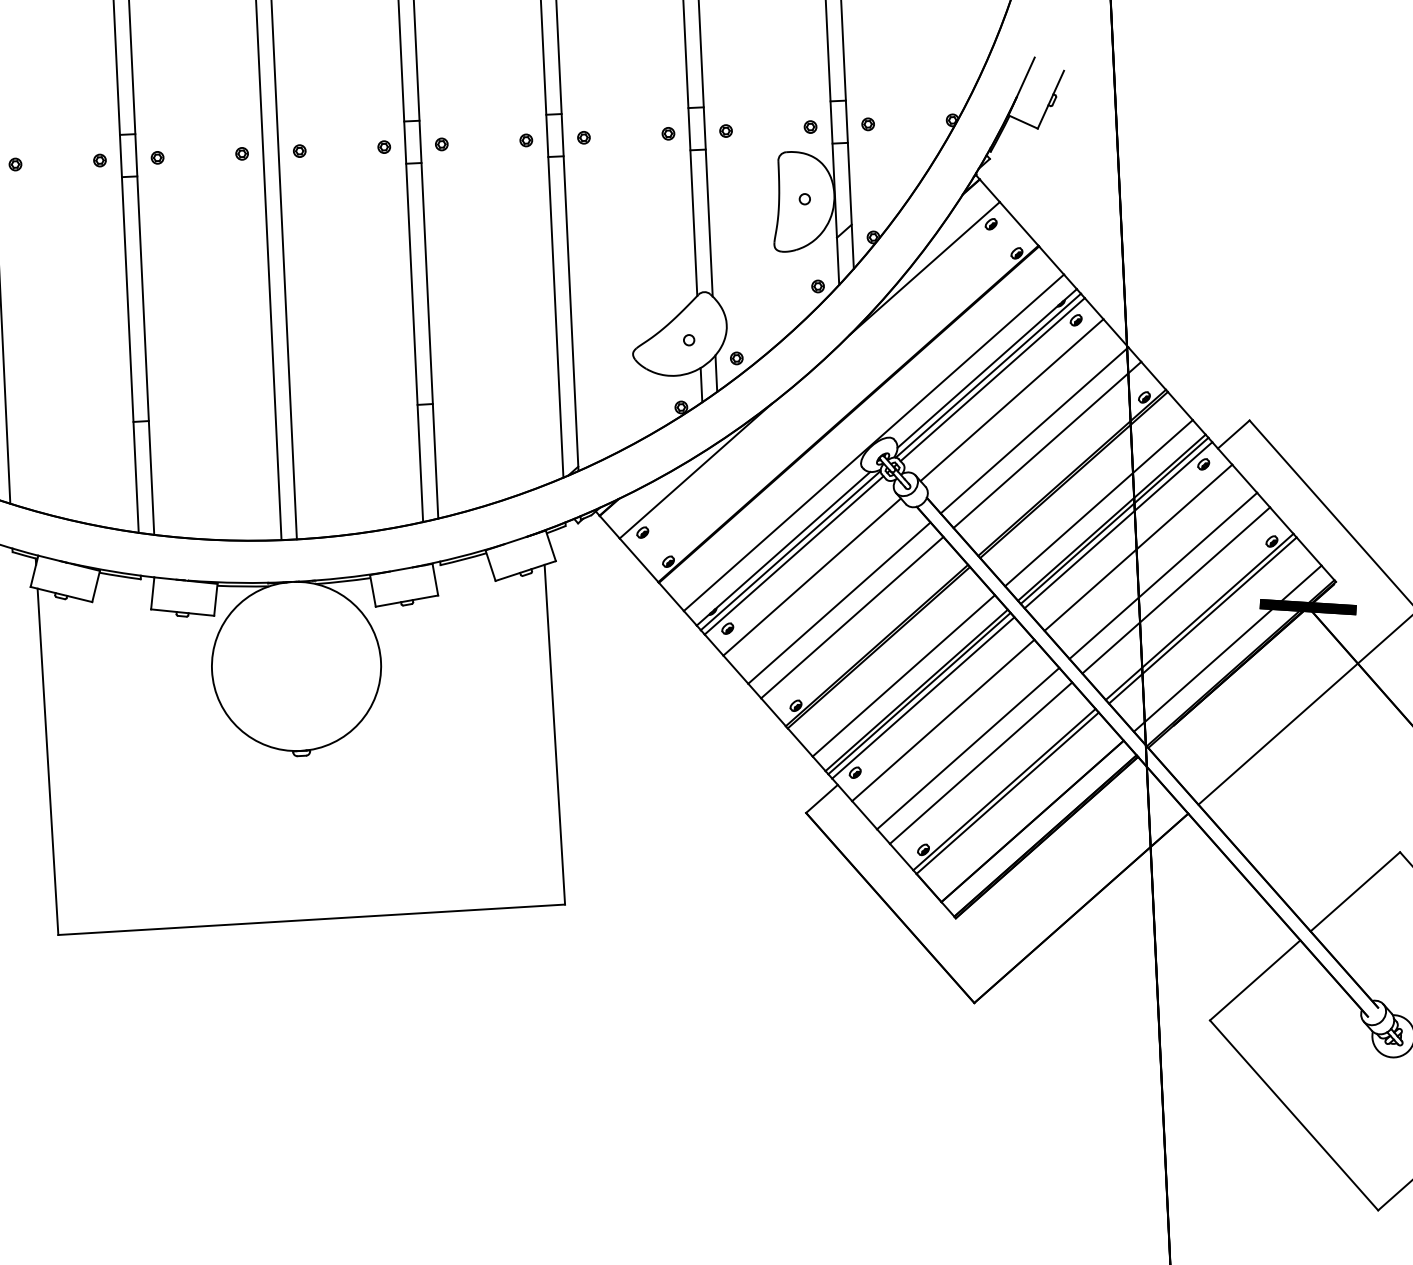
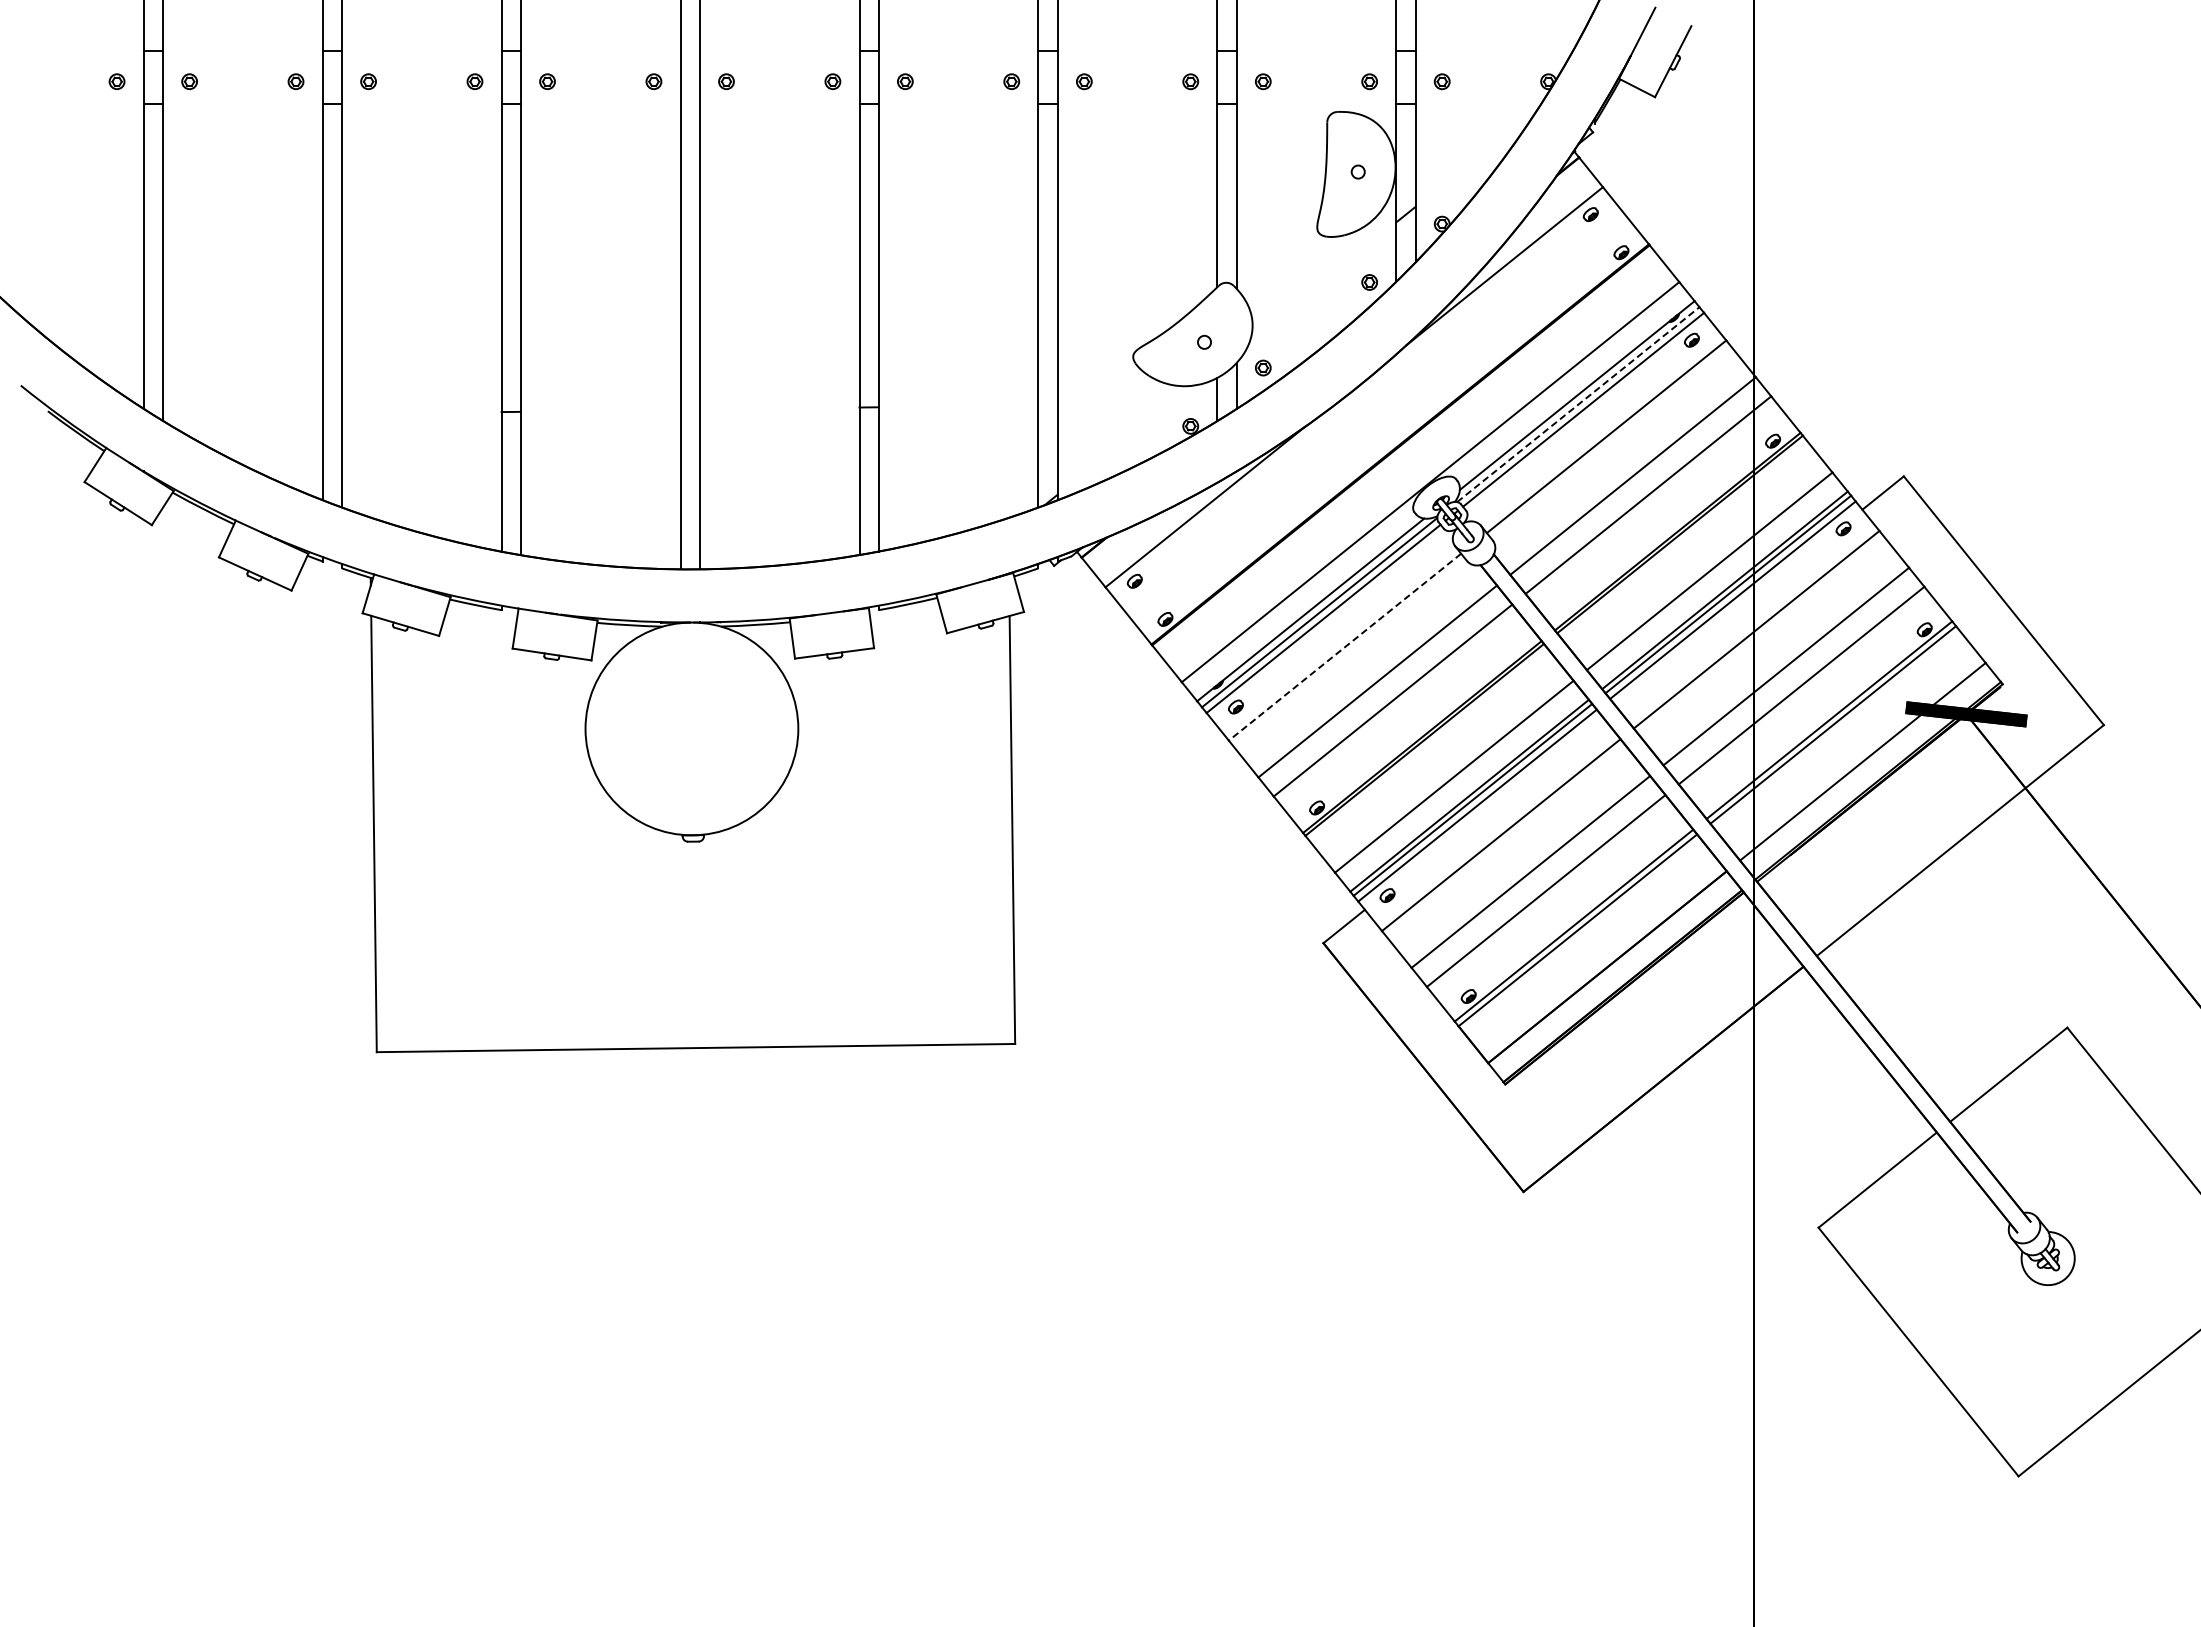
line: (988, 375) -> (1578, 404), solid -> dashed
line: (811, 577) -> (1344, 647), solid -> dashed

